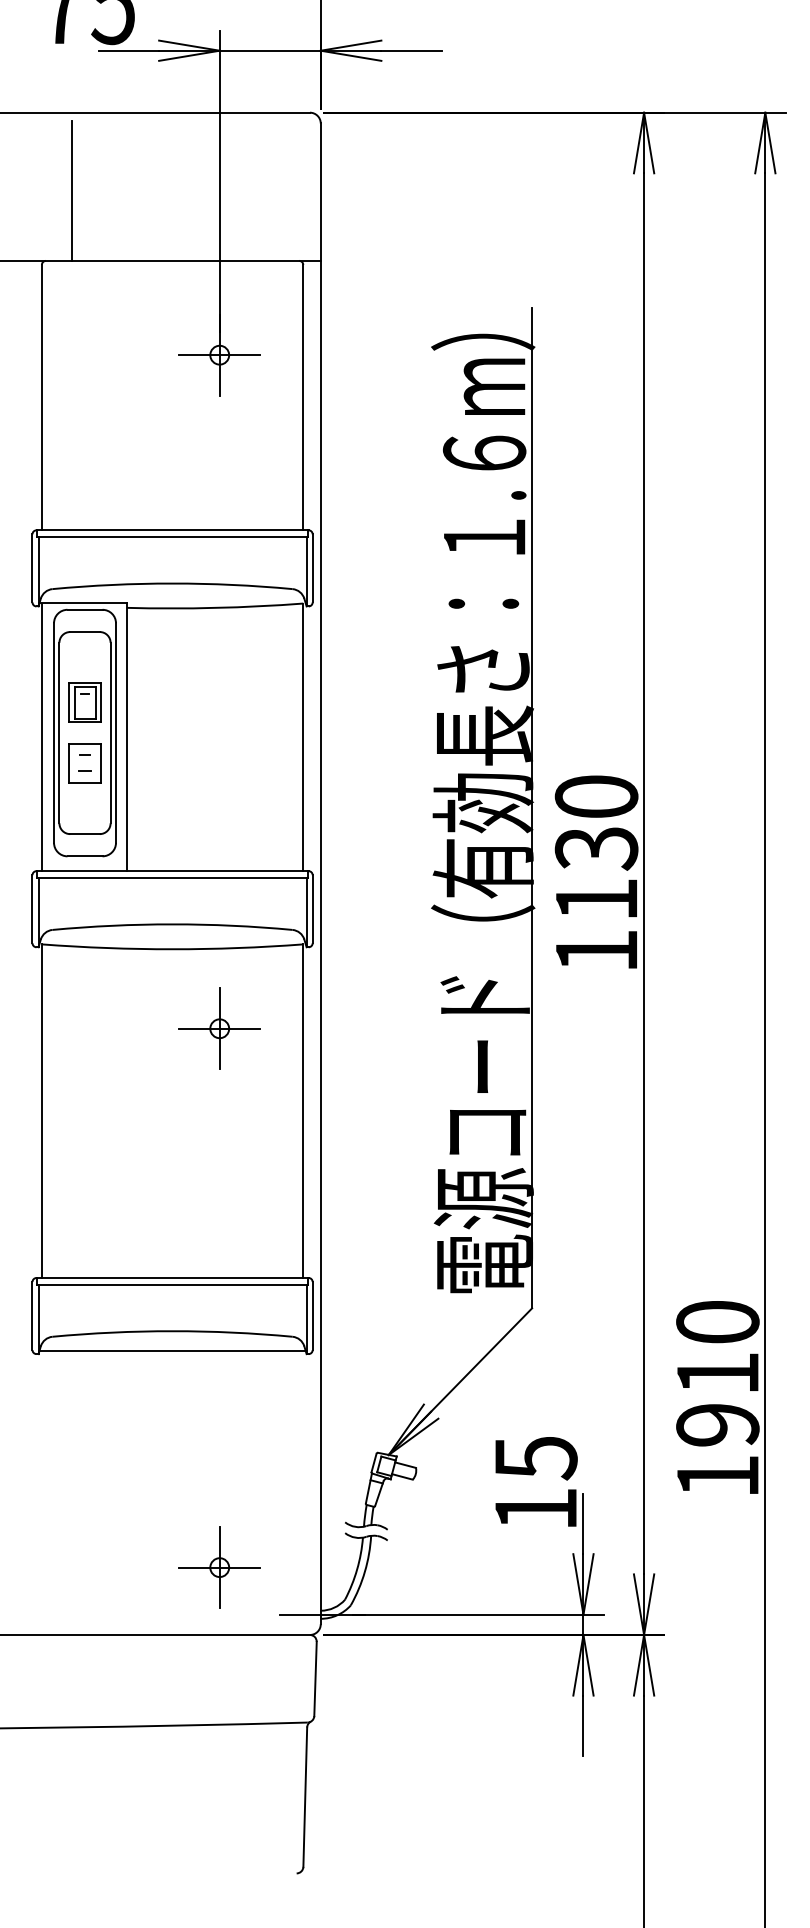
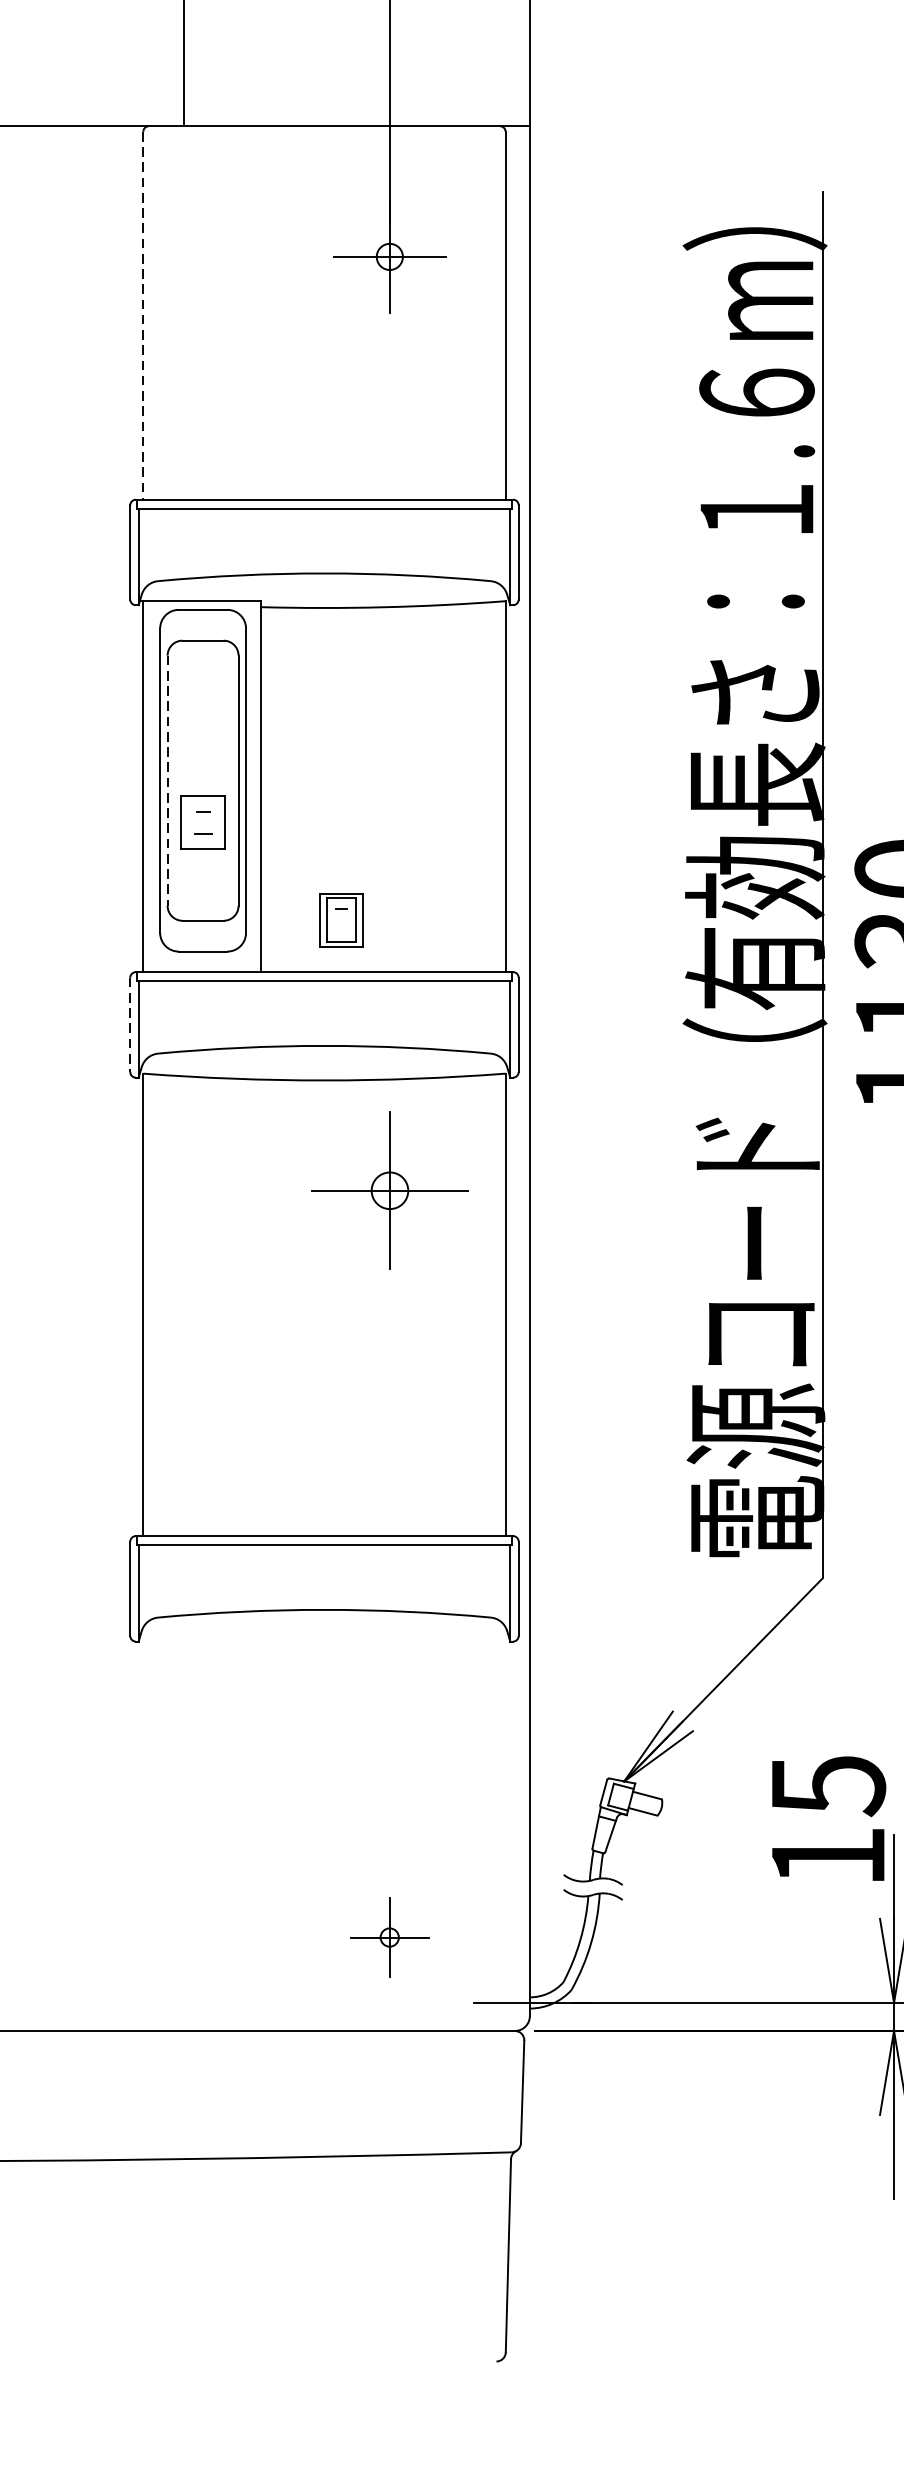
line: (41, 397) -> (142, 315), solid -> dashed
part: (84, 702) -> (340, 919), moved
line: (59, 733) -> (167, 781), solid -> dashed
line: (32, 909) -> (130, 1025), solid -> dashed
part: (219, 1028) -> (389, 1190), size x1.4
line: (172, 1351) -> (324, 1638), removed
part: (219, 1567) -> (389, 1937), size x0.7

